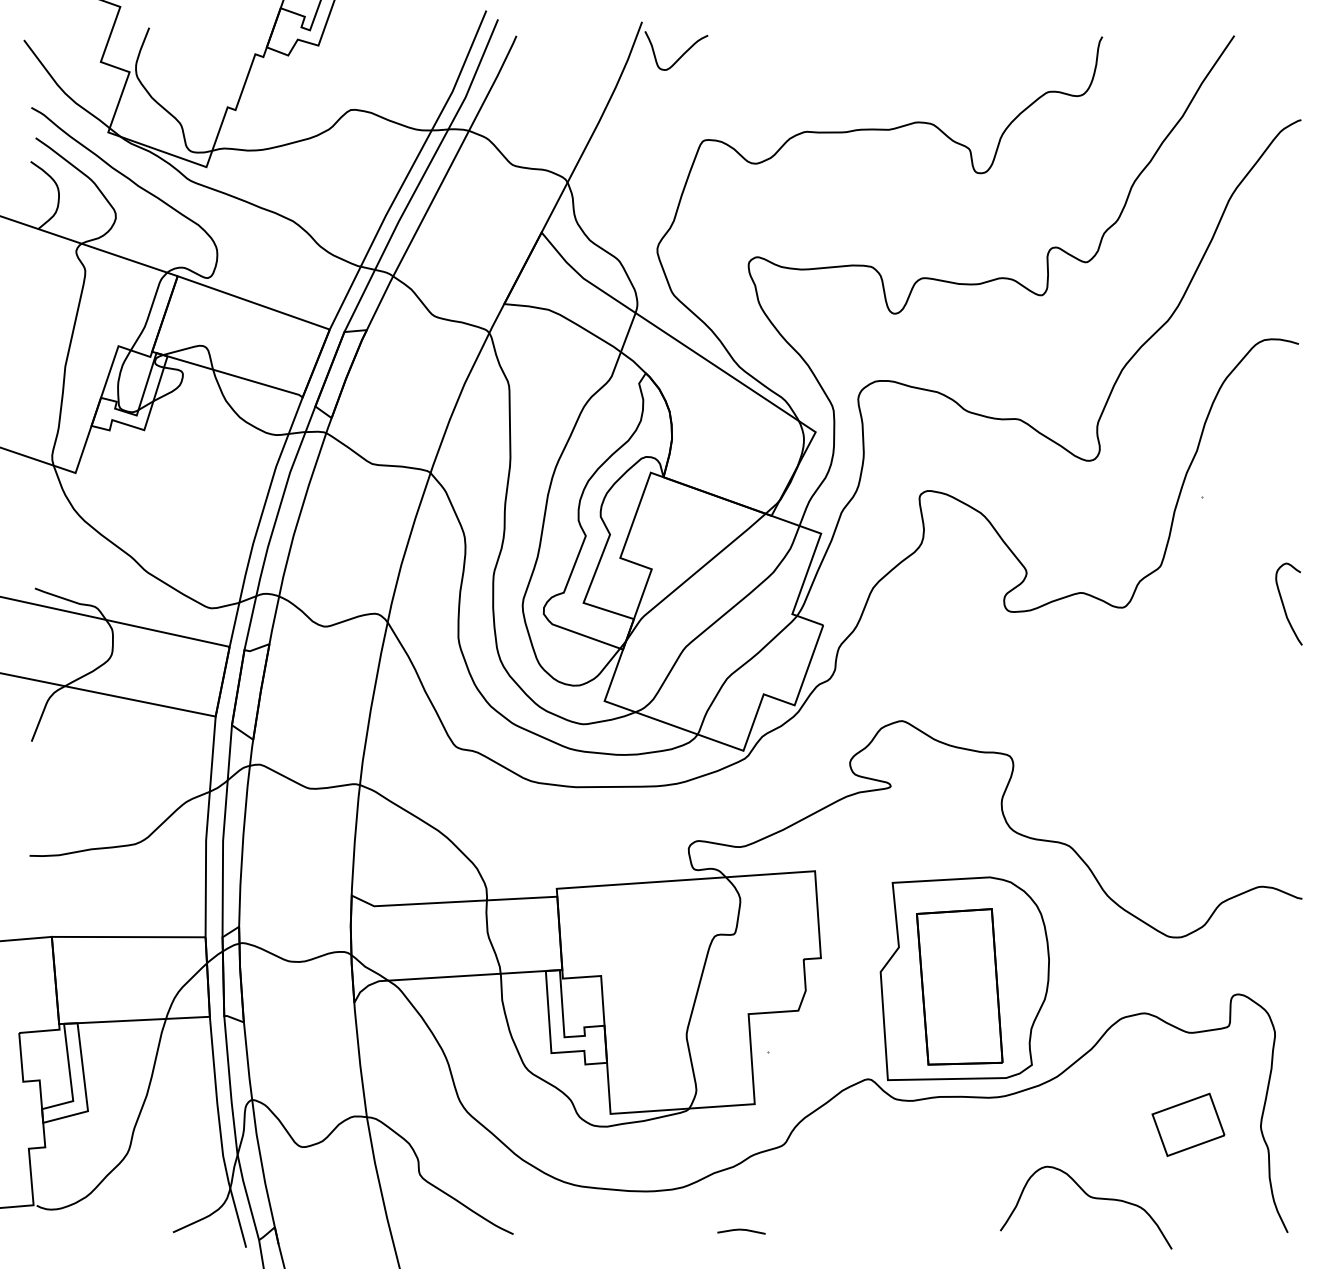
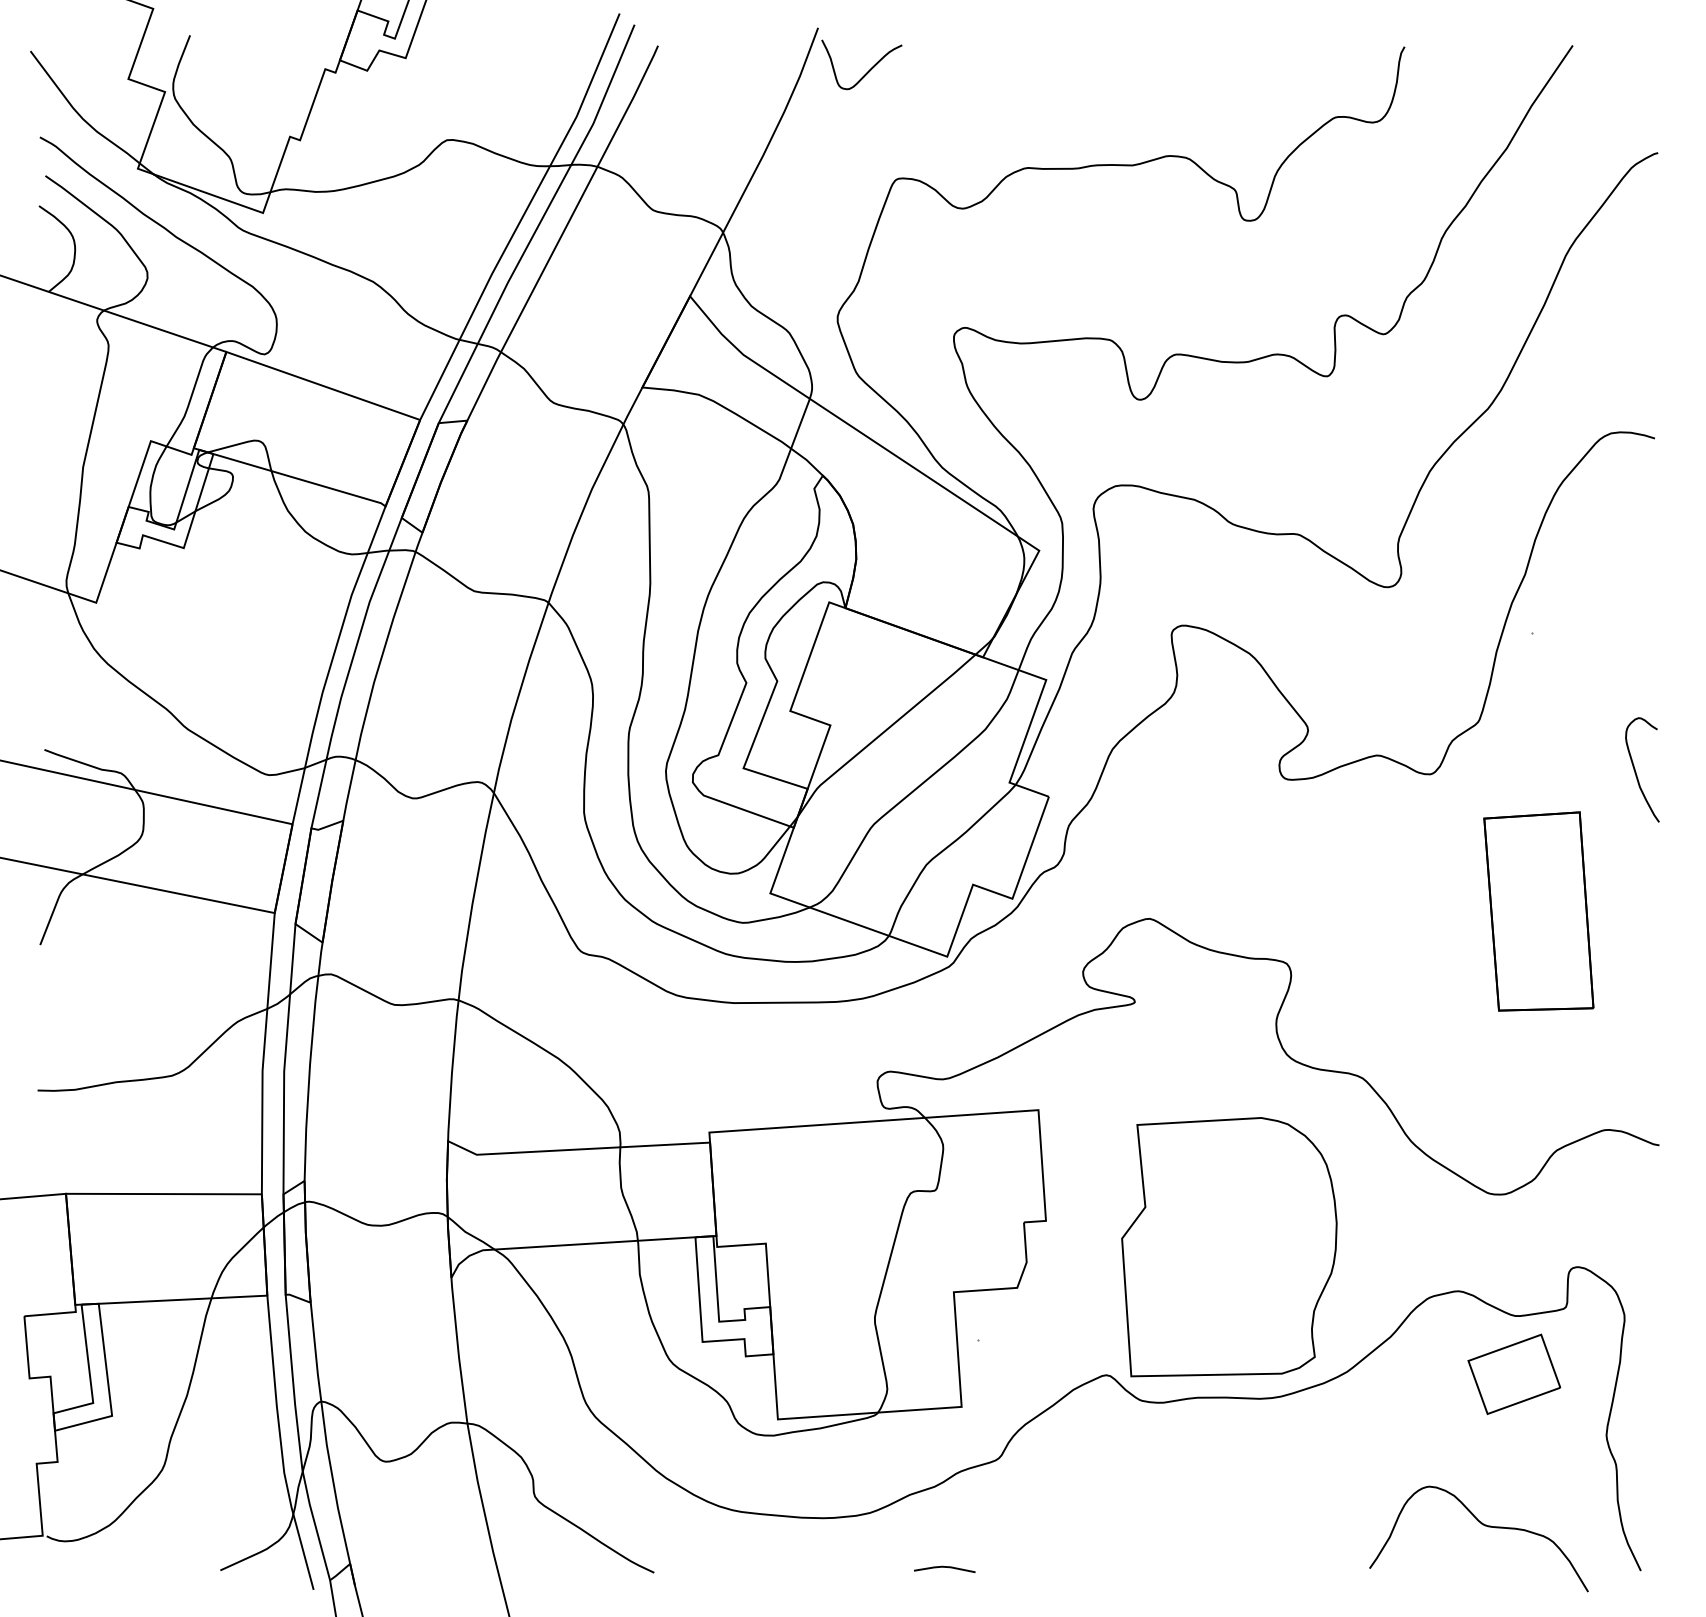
part: (959, 986) -> (1538, 911), moved
part: (1187, 1124) -> (1513, 1373), moved
curve: (1091, 1197) -> (1485, 1526), moved

